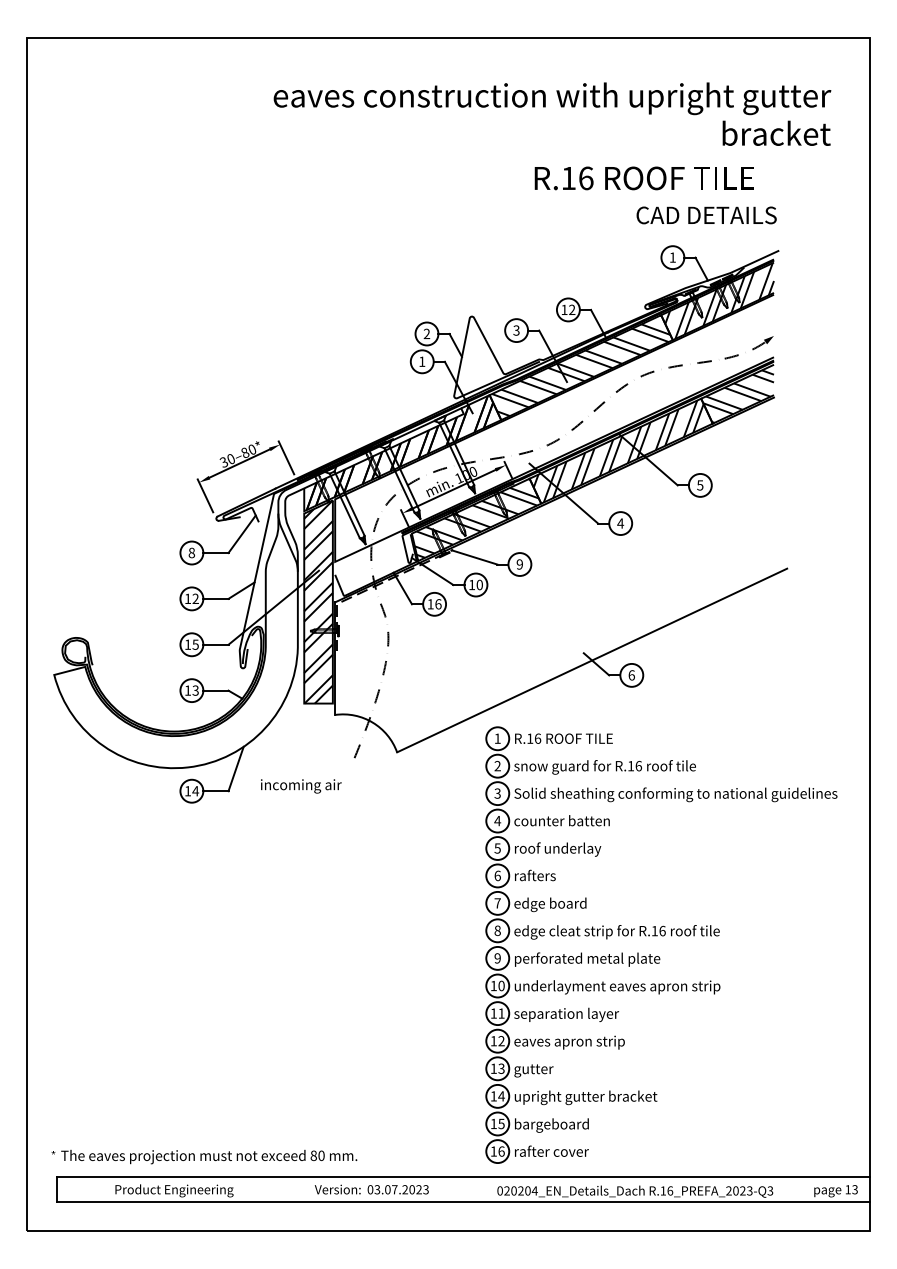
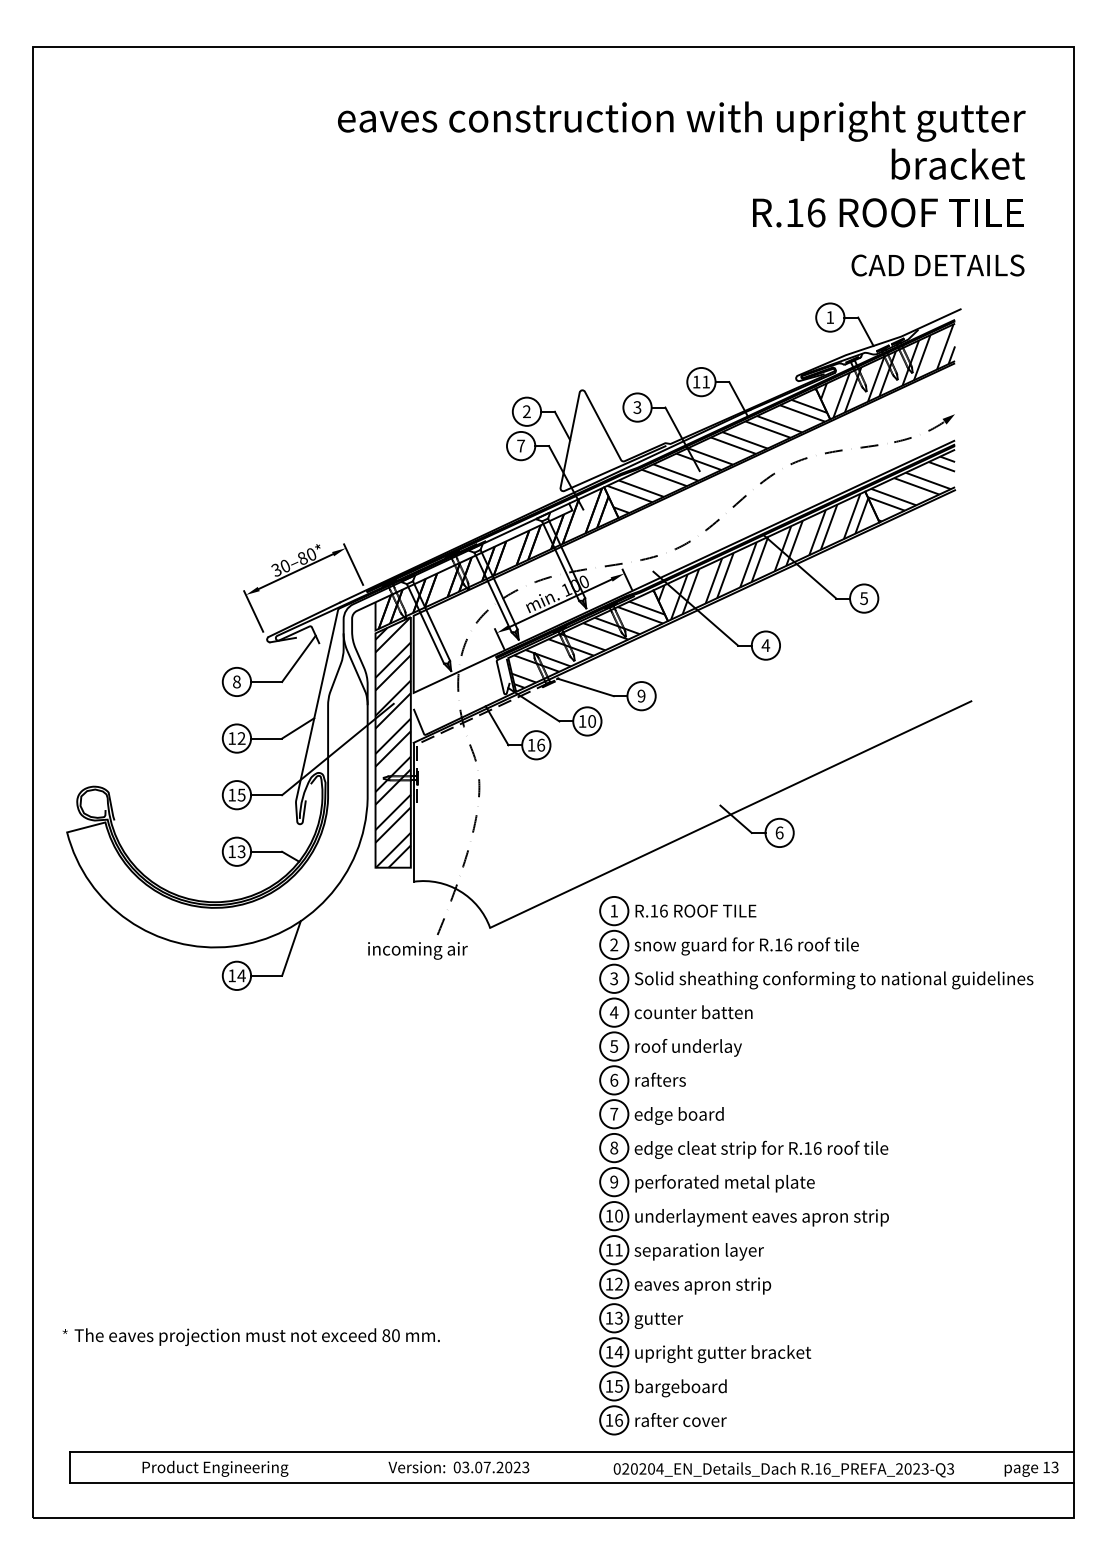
text: (644, 178) -> (888, 212), moved
text: (706, 215) -> (937, 265), moved
text: (572, 309) -> (706, 381), 12 -> 11
text: (421, 361) -> (520, 445), 1 -> 7
text: (300, 786) -> (417, 950), moved
text: (203, 1157) -> (250, 1337), moved

